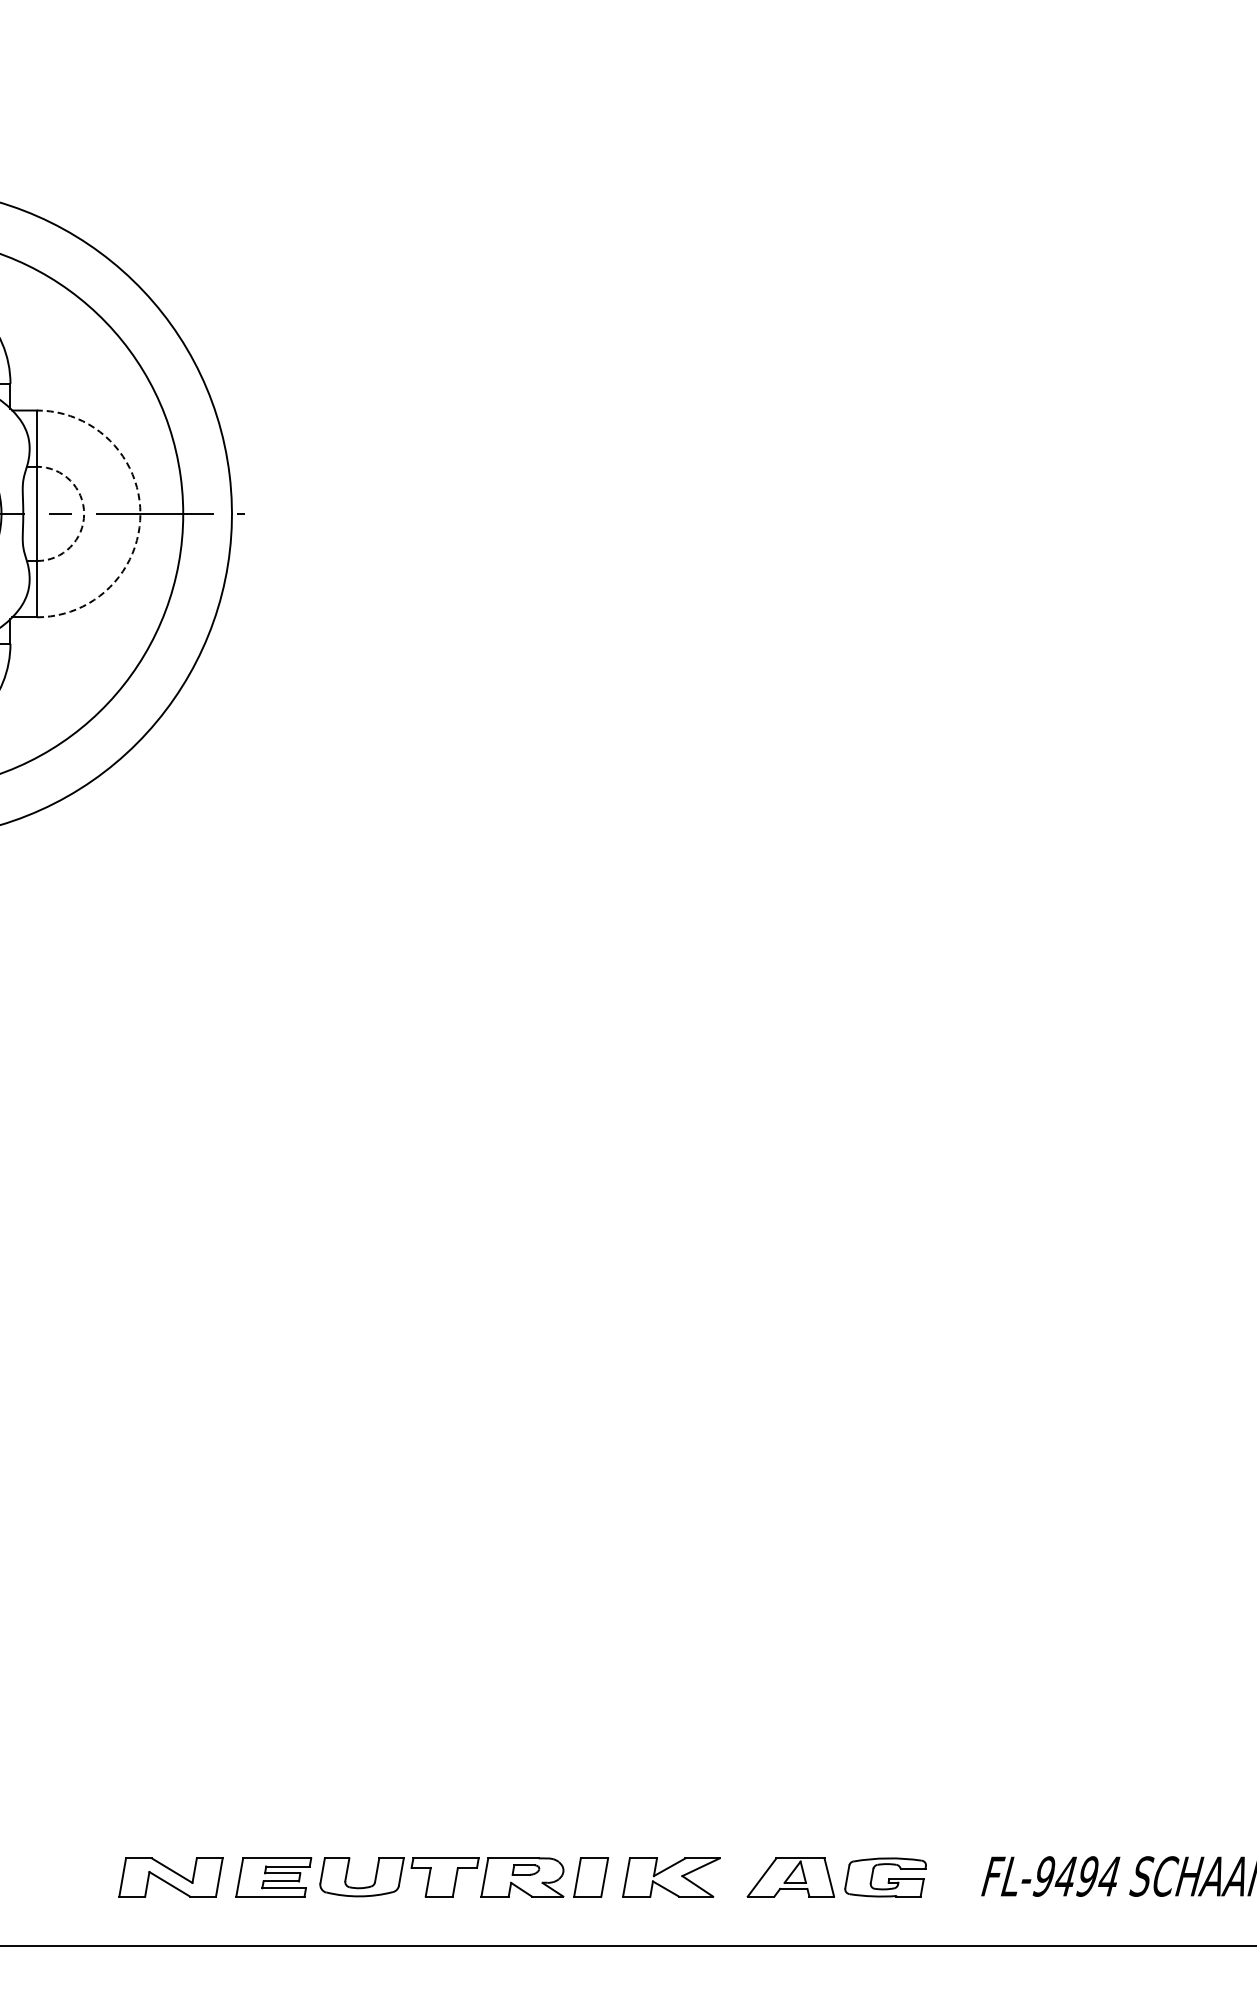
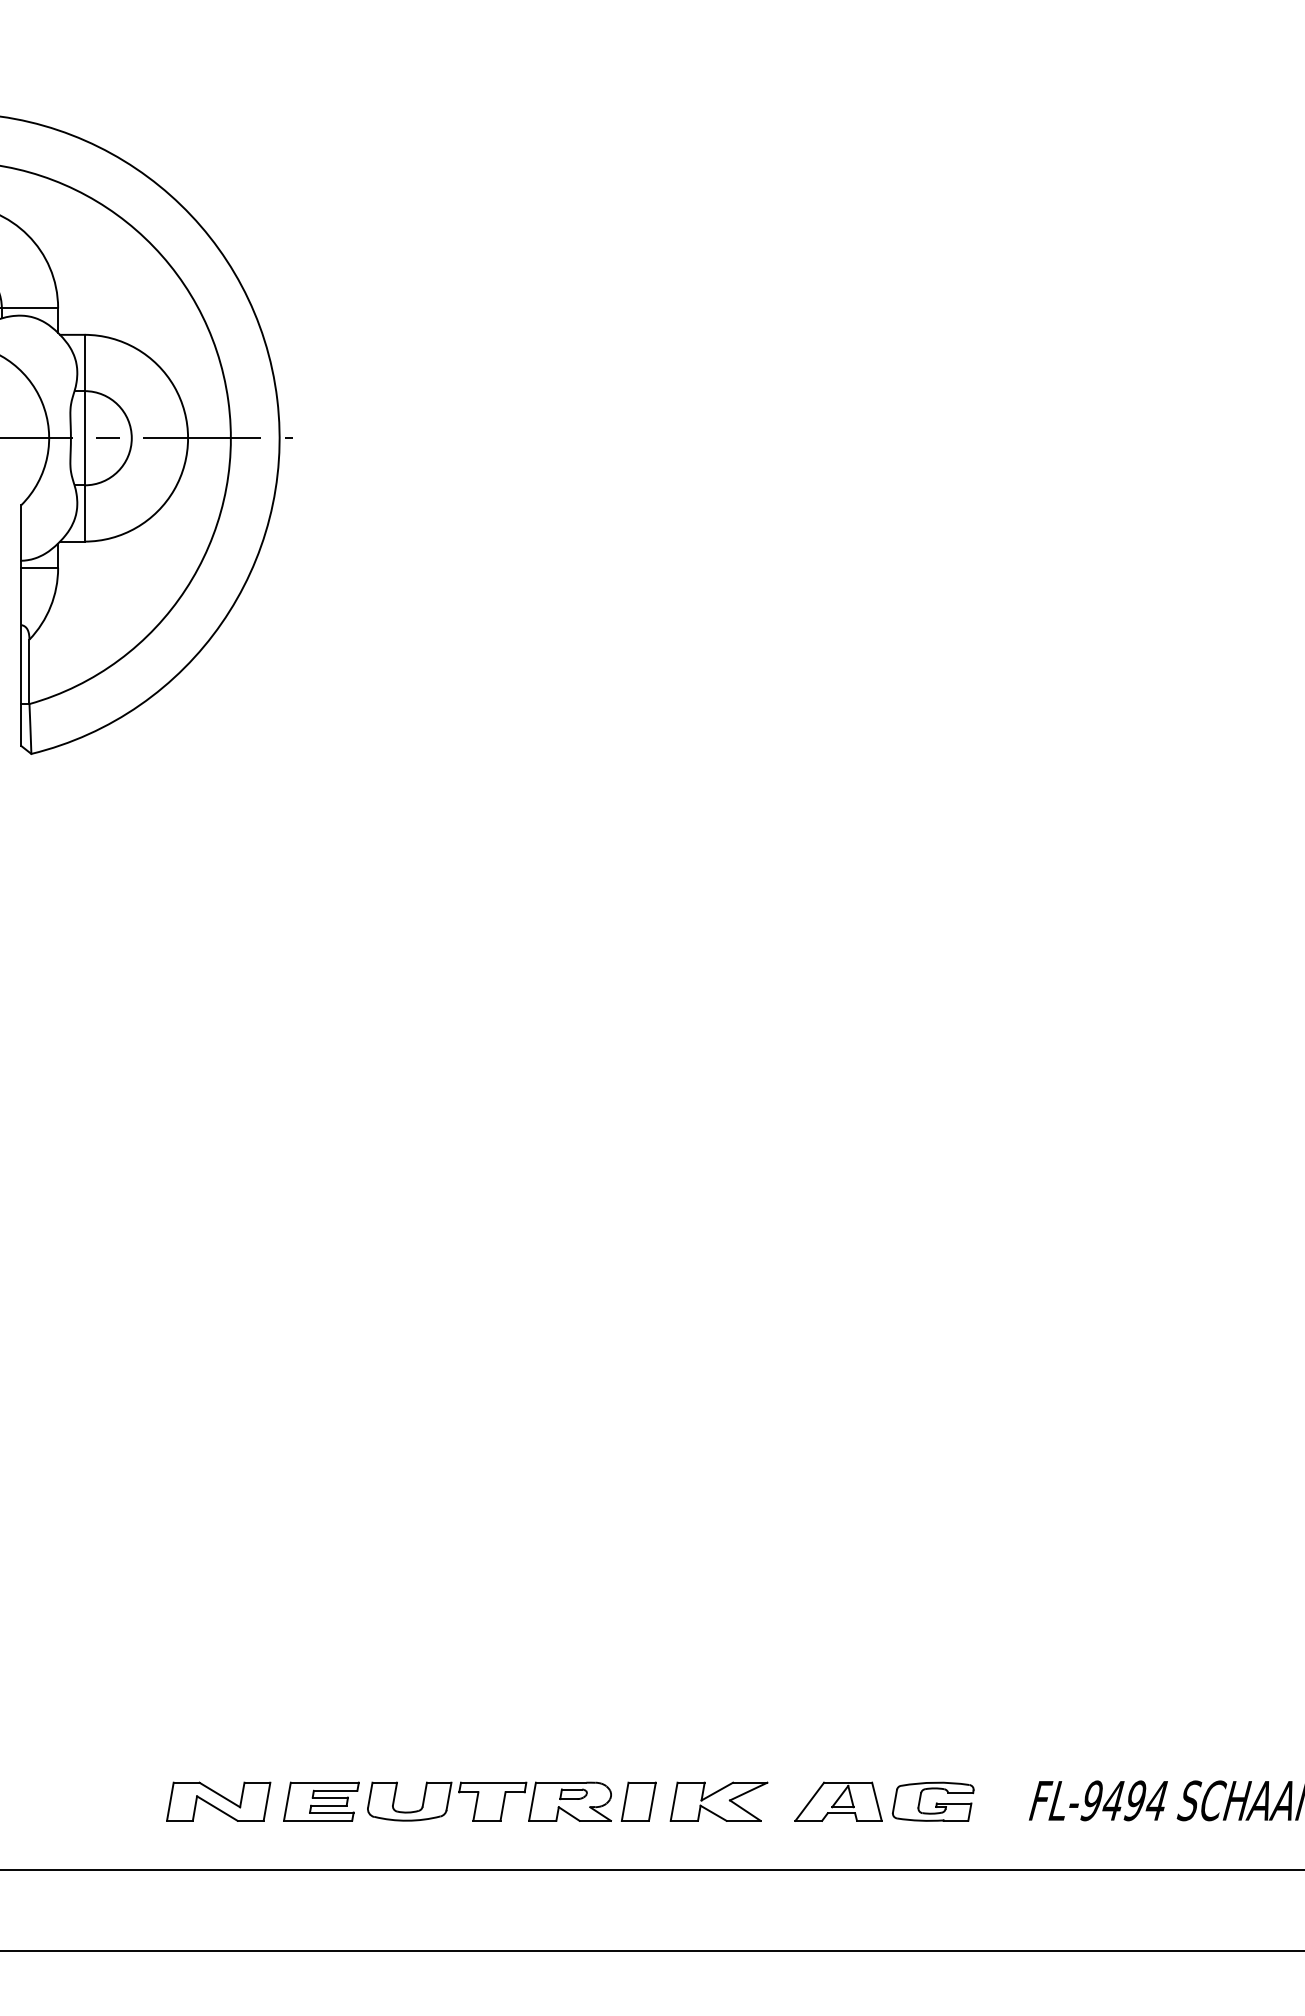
arc: (83, 514) -> (131, 438), dashed -> solid
arc: (140, 514) -> (188, 438), dashed -> solid

